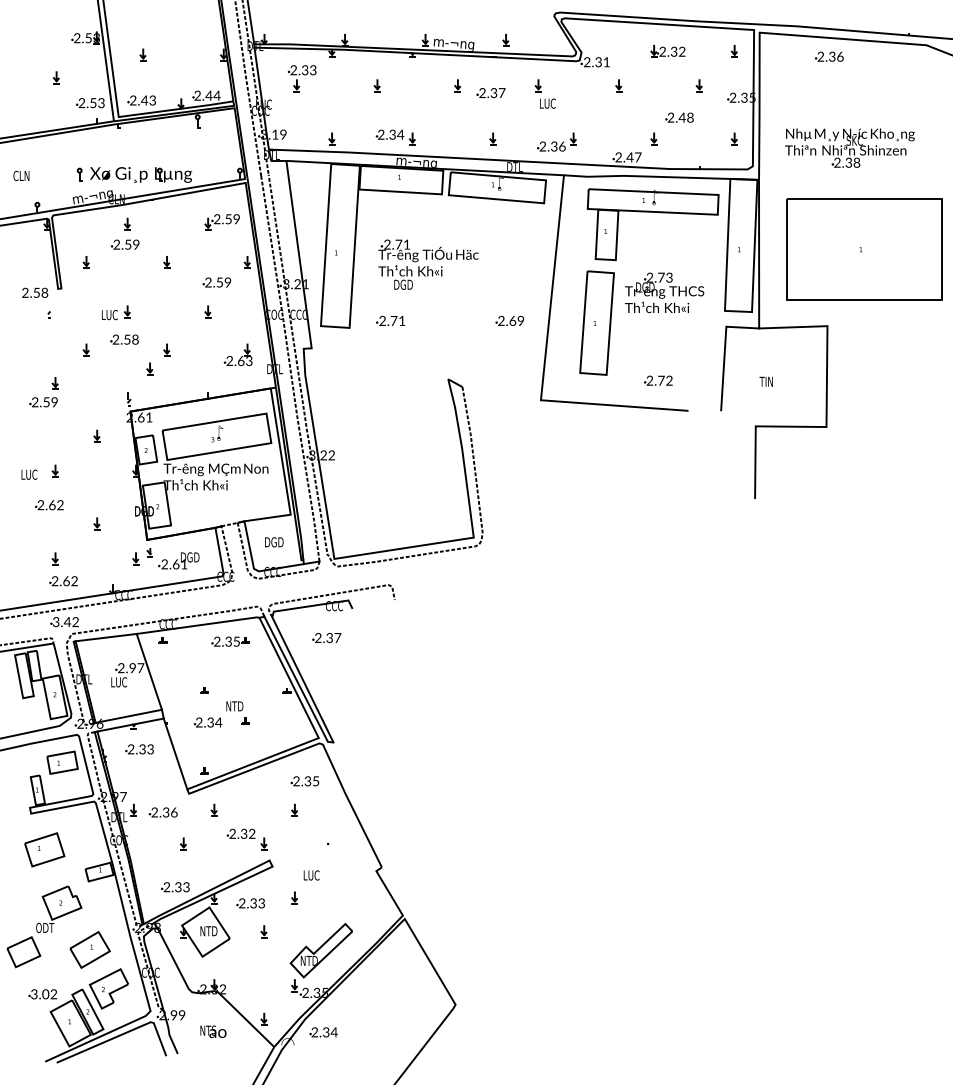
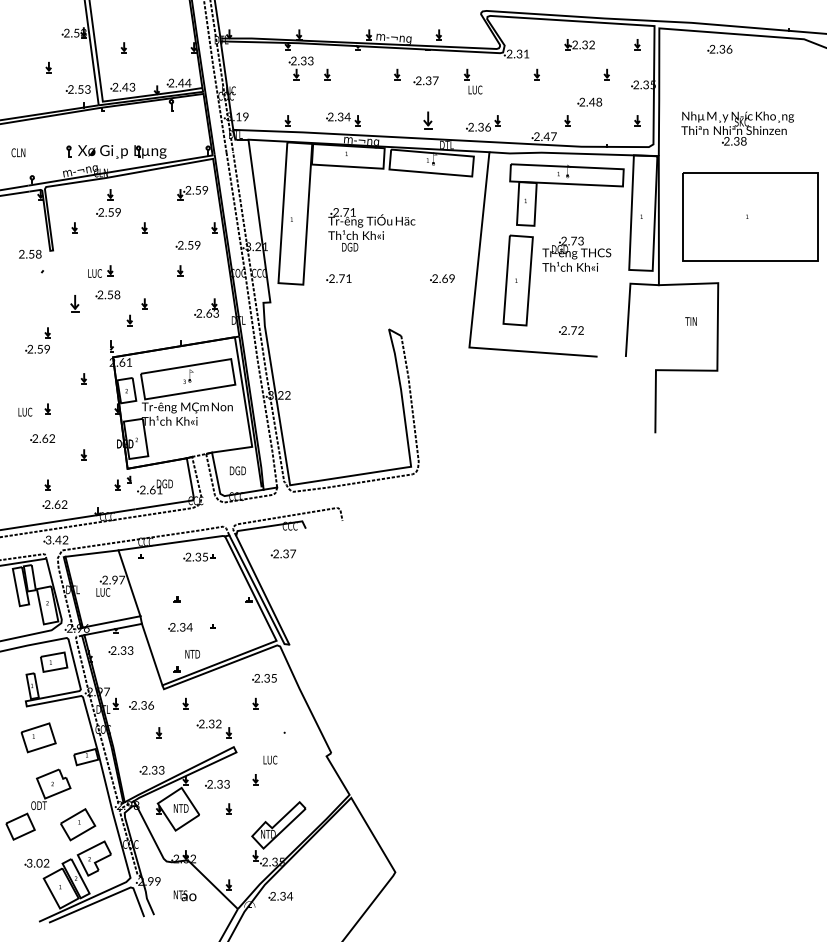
part: (301, 78) -> (300, 68), moved
part: (492, 138) -> (427, 120), size x1.6
part: (86, 349) -> (74, 303), size x1.6
text: (765, 381) -> (690, 321), moved
text: (234, 706) -> (192, 654), moved

